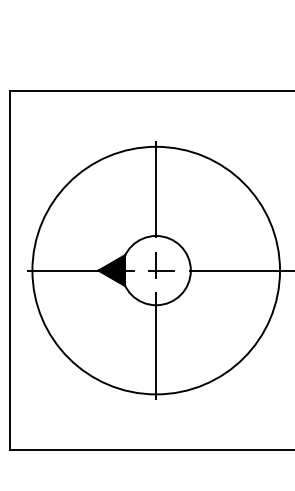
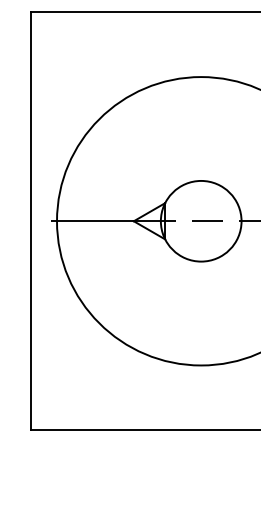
fill: (111, 270) -> (149, 221), removed
line: (156, 270) -> (201, 221), removed

